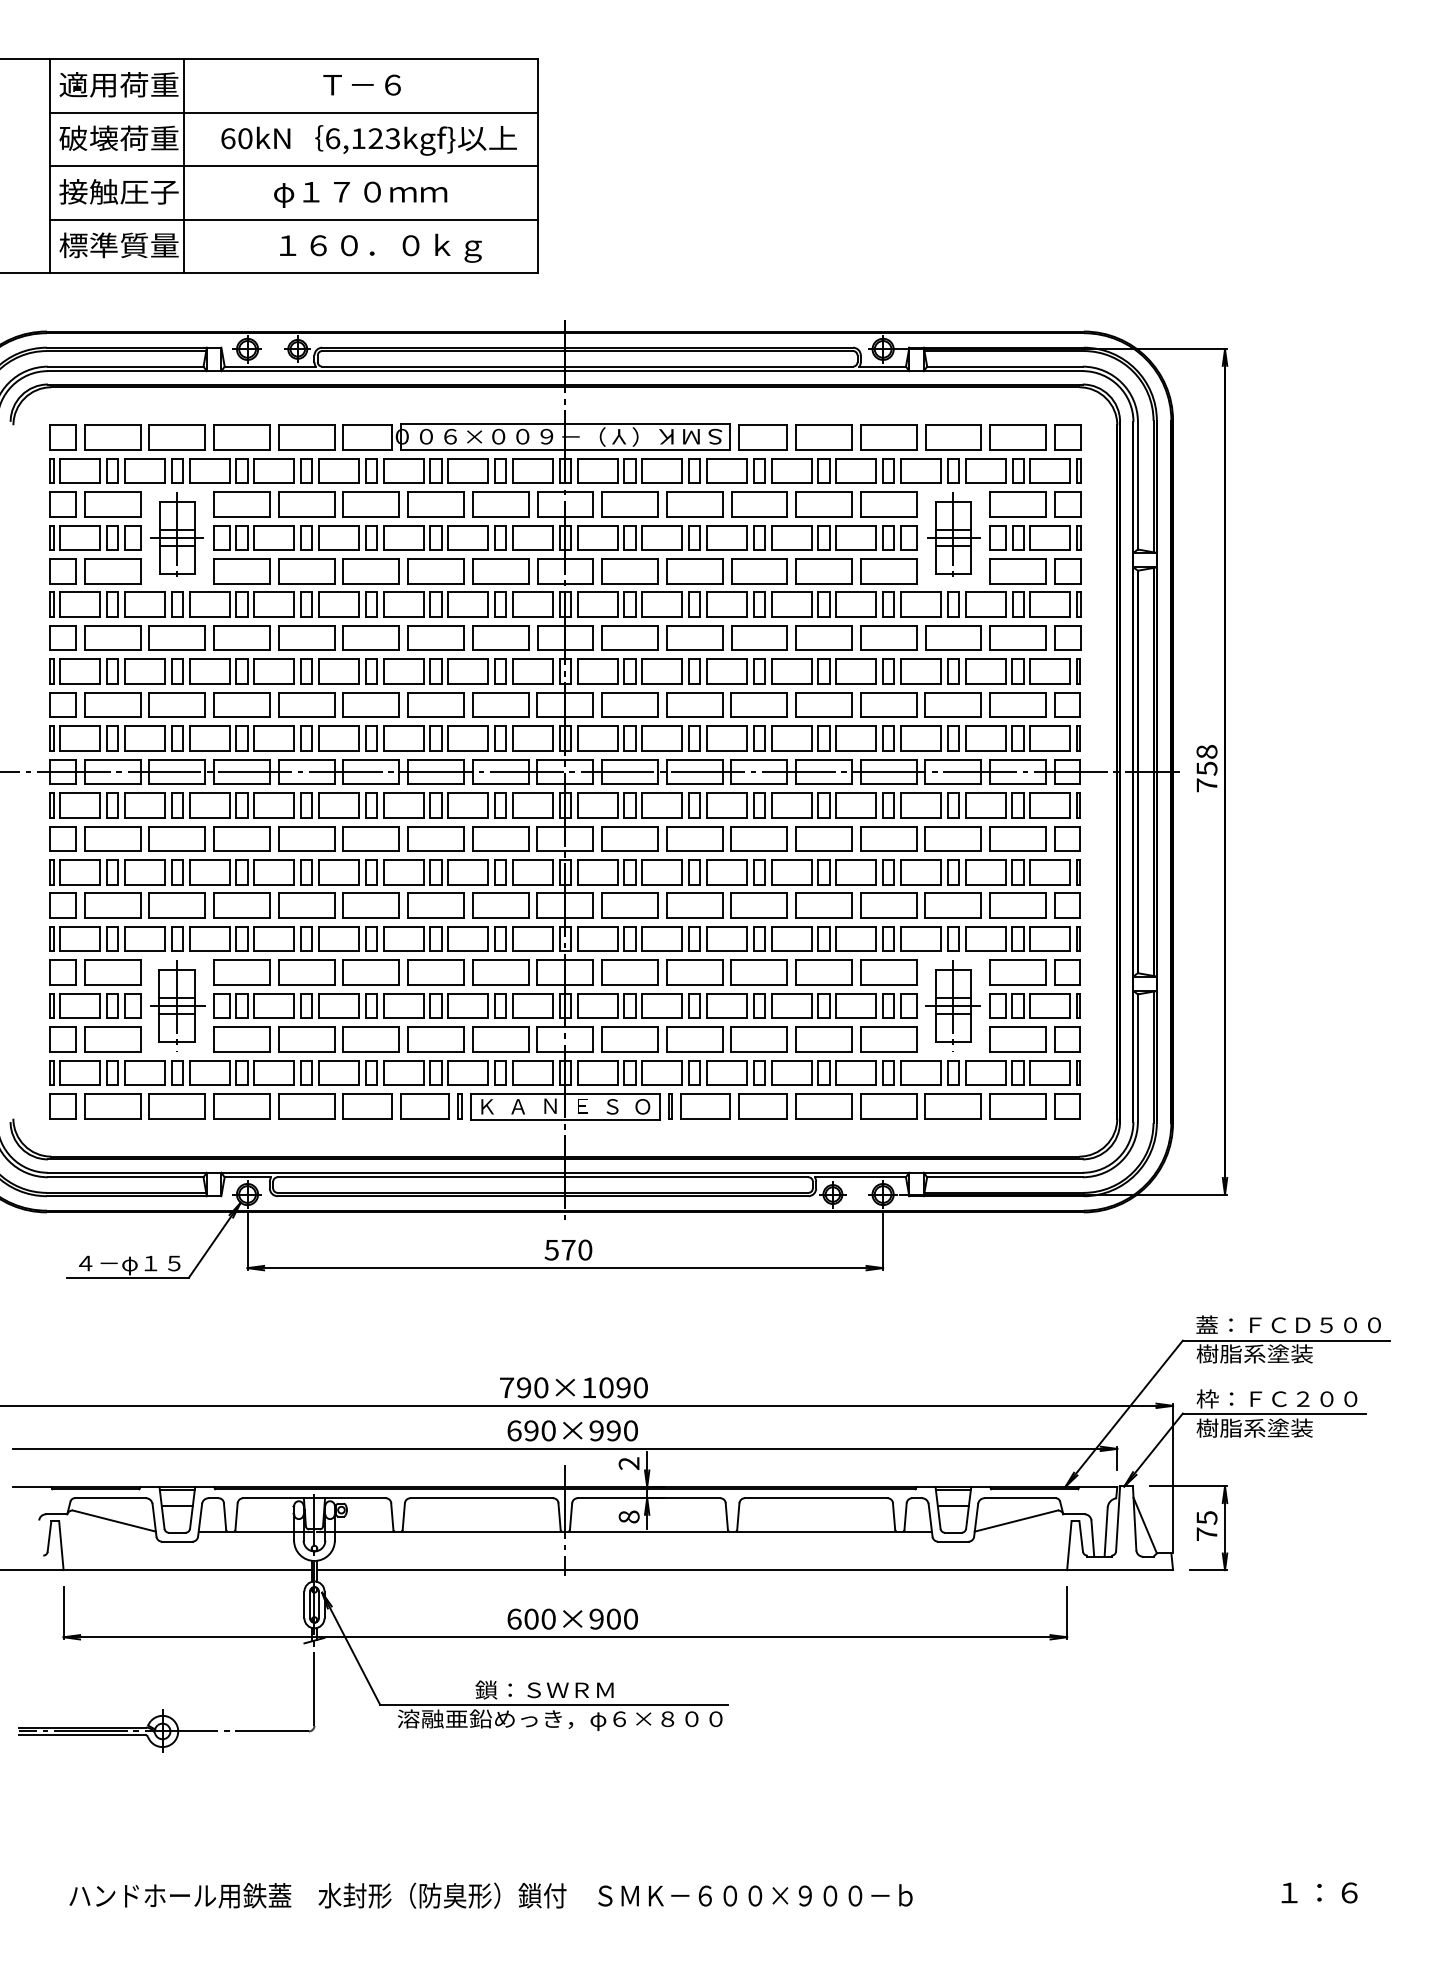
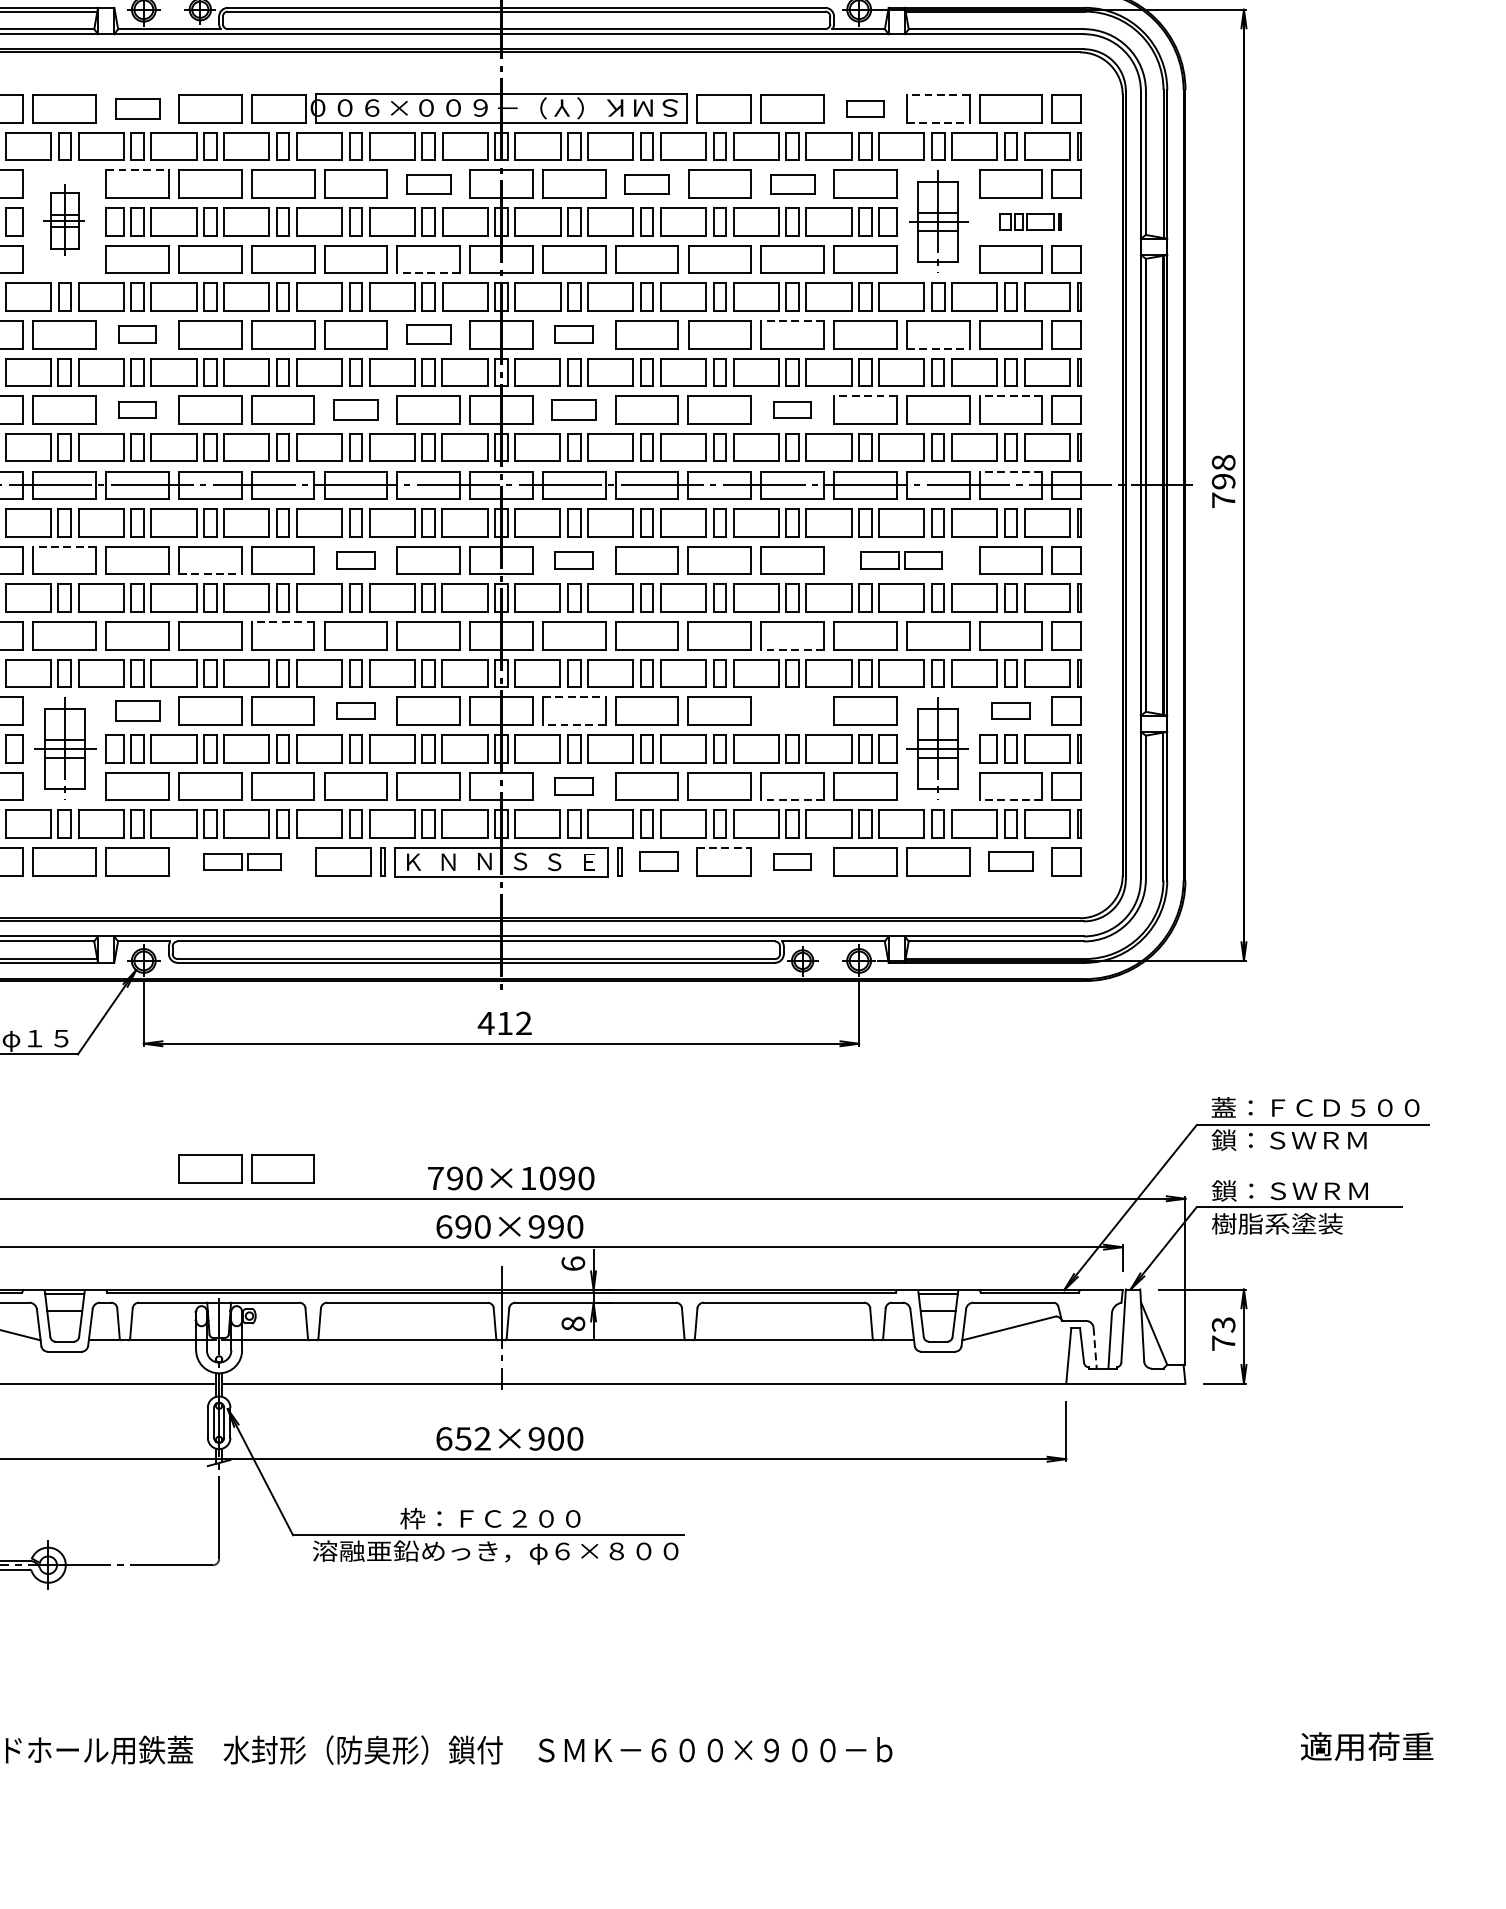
line: (953, 425) -> (938, 95), solid -> dashed
part: (241, 437) -> (137, 108), size x0.7
part: (888, 437) -> (865, 108), size x0.6
line: (953, 449) -> (938, 122), solid -> dashed
line: (242, 492) -> (138, 170), solid -> dashed
part: (500, 504) -> (428, 184), size x0.7
part: (694, 504) -> (646, 184), size x0.7
part: (823, 504) -> (792, 184), size x0.7
part: (176, 534) -> (63, 218), size x0.7
part: (1035, 537) -> (1030, 221), size x0.6
line: (500, 583) -> (428, 273), solid -> dashed
line: (824, 625) -> (793, 320), solid -> dashed
part: (241, 637) -> (137, 333), size x0.6
part: (500, 637) -> (428, 333), size x0.7
part: (629, 637) -> (573, 333), size x0.6
line: (953, 650) -> (938, 348), solid -> dashed
line: (888, 692) -> (865, 395), solid -> dashed
line: (1018, 692) -> (1011, 395), solid -> dashed
part: (241, 704) -> (137, 409), size x0.6
part: (435, 704) -> (355, 409), size x0.7
part: (629, 704) -> (573, 409), size x0.7
part: (823, 704) -> (792, 409), size x0.6
line: (1018, 759) -> (1011, 471), solid -> dashed
text: (1206, 768) -> (1223, 481), 758 -> 798
line: (177, 826) -> (64, 546), solid -> dashed
part: (435, 838) -> (355, 560), size x0.6
part: (629, 838) -> (573, 560), size x0.6
part: (920, 838) -> (901, 560), size x0.6
line: (306, 851) -> (210, 574), solid -> dashed
line: (371, 893) -> (283, 622), solid -> dashed
line: (824, 918) -> (793, 650), solid -> dashed
line: (630, 960) -> (574, 697), solid -> dashed
part: (241, 972) -> (137, 711), size x0.7
part: (435, 972) -> (355, 711), size x0.6
part: (823, 972) -> (792, 711), removed
part: (1017, 972) -> (1010, 711), size x0.6
line: (630, 984) -> (574, 724), solid -> dashed
part: (629, 1039) -> (573, 786), size x0.6
line: (824, 1051) -> (793, 799), solid -> dashed
line: (1018, 1051) -> (1011, 799), solid -> dashed
line: (763, 1094) -> (724, 848), solid -> dashed
part: (335, 1106) -> (242, 861), size x0.6
text: (518, 1106) -> (448, 861), Ａ -> Ｎ
text: (582, 1106) -> (520, 861), Ｅ -> Ｓ
text: (642, 1106) -> (588, 861), Ｏ -> Ｅ
part: (705, 1106) -> (659, 861), size x0.7
part: (823, 1106) -> (792, 861), size x0.6
part: (1017, 1106) -> (1010, 861), size x0.7
text: (568, 1249) -> (505, 1022), 570 -> 412
text: (1264, 1353) -> (1288, 1139), 樹脂系塗装 -> 鎖：ＳＷＲＭ
part: (338, 1379) -> (246, 1169), added
text: (1276, 1398) -> (1301, 1190), 枠：ＦＣ２００ -> 鎖：ＳＷＲＭ
text: (628, 1463) -> (572, 1263), 2 -> 6
text: (1206, 1517) -> (1223, 1324), 75 -> 73
line: (1092, 1539) -> (1094, 1349), solid -> dashed
text: (539, 1618) -> (472, 1438), 600×900 -> 652×900
text: (555, 1689) -> (490, 1518), 鎖：ＳＷＲＭ -> 枠：ＦＣ２００
text: (1334, 1892) -> (1367, 1746), １：６ -> 適用荷重

